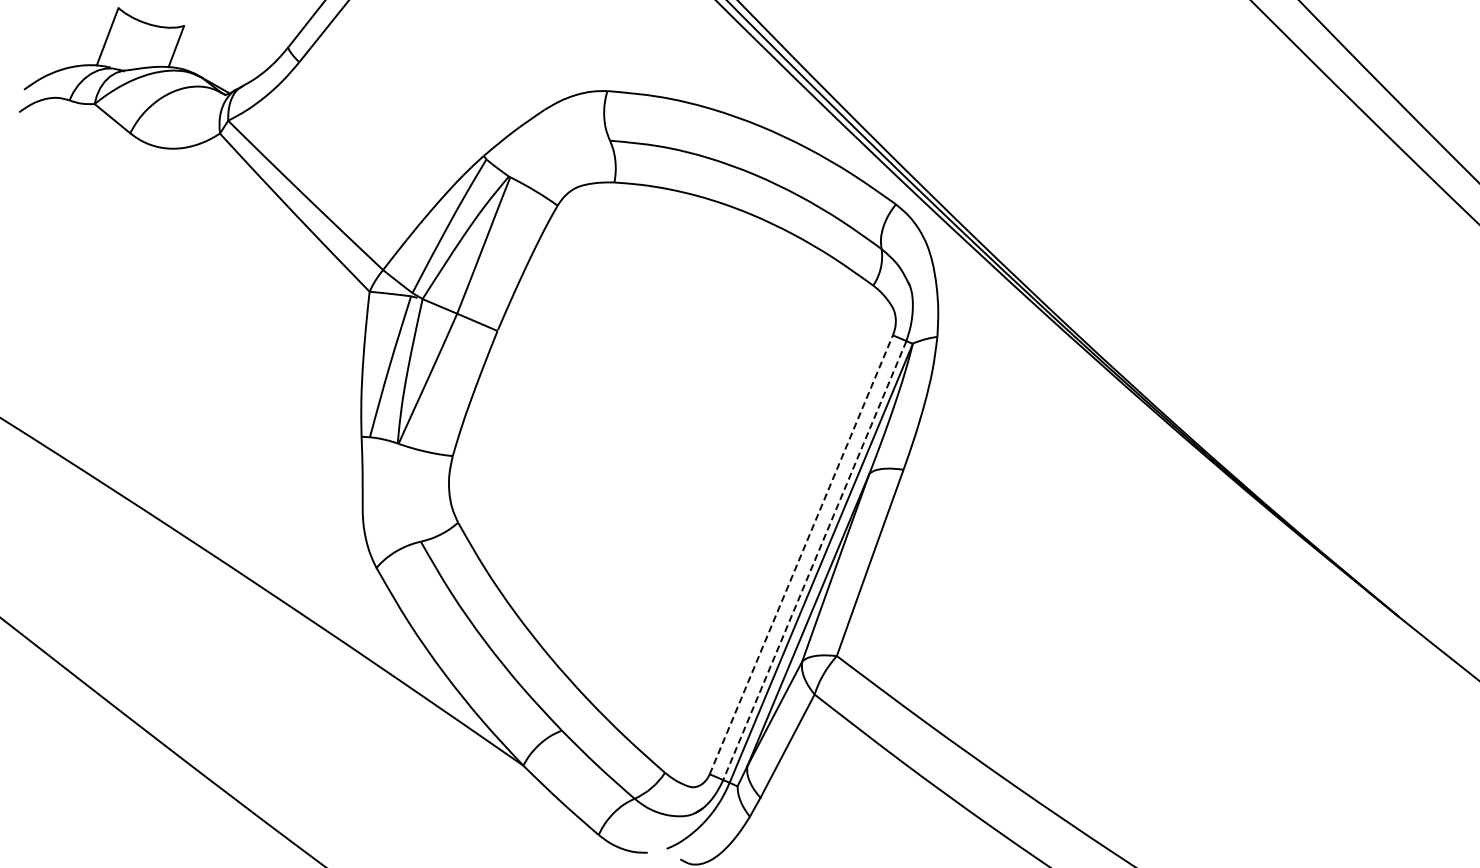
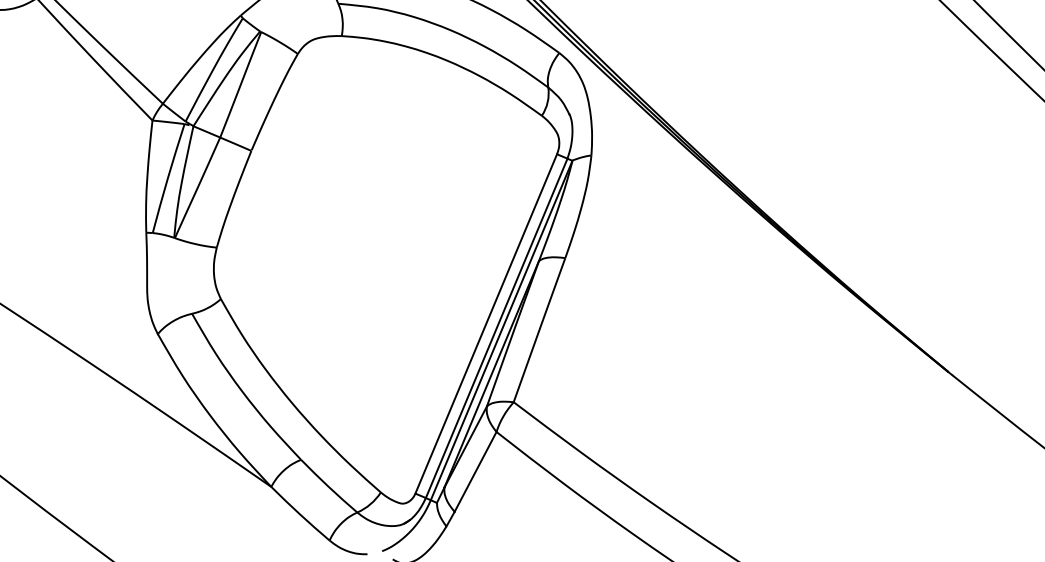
line: (801, 554) -> (486, 323), dashed -> solid
line: (814, 560) -> (496, 328), dashed -> solid

